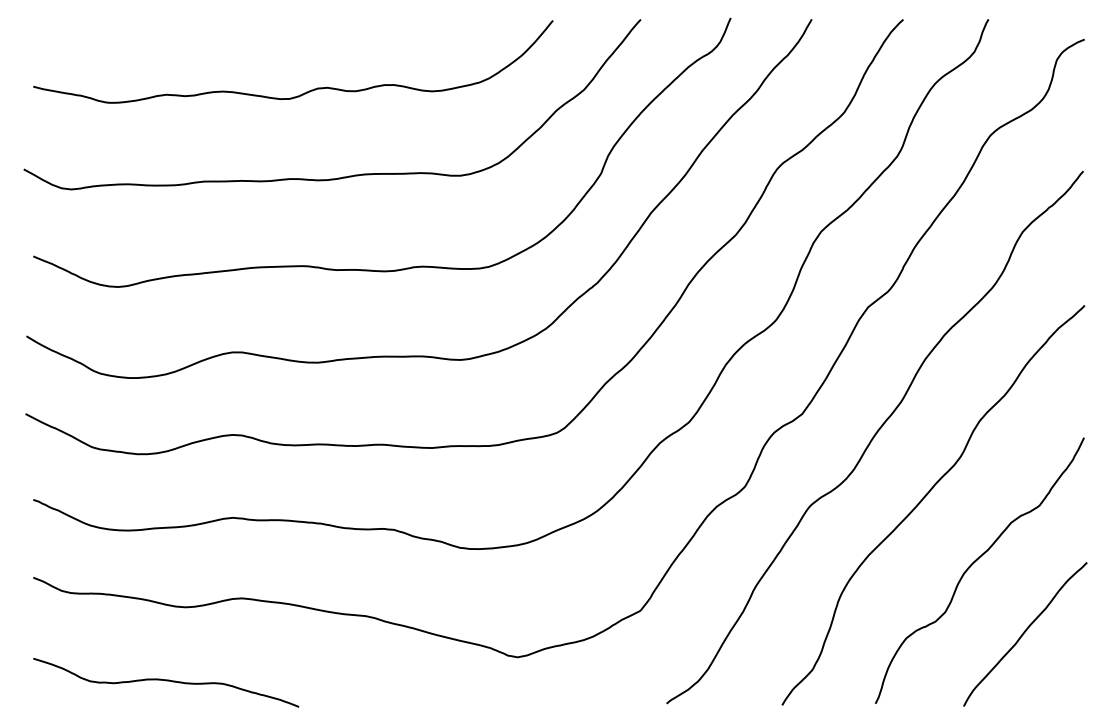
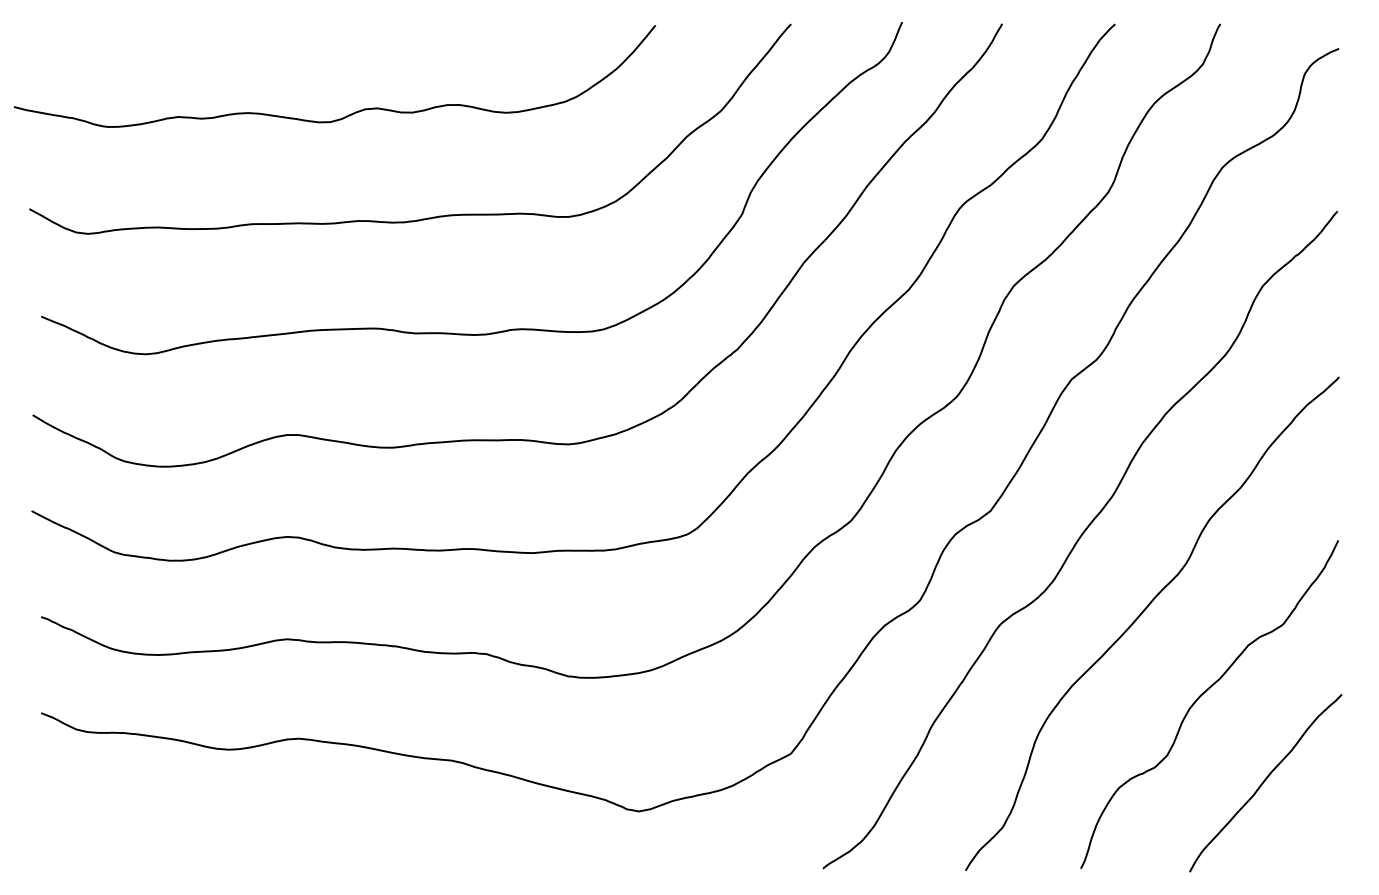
curve: (306, 91) -> (351, 112), moved
curve: (166, 681) -> (205, 841), removed

